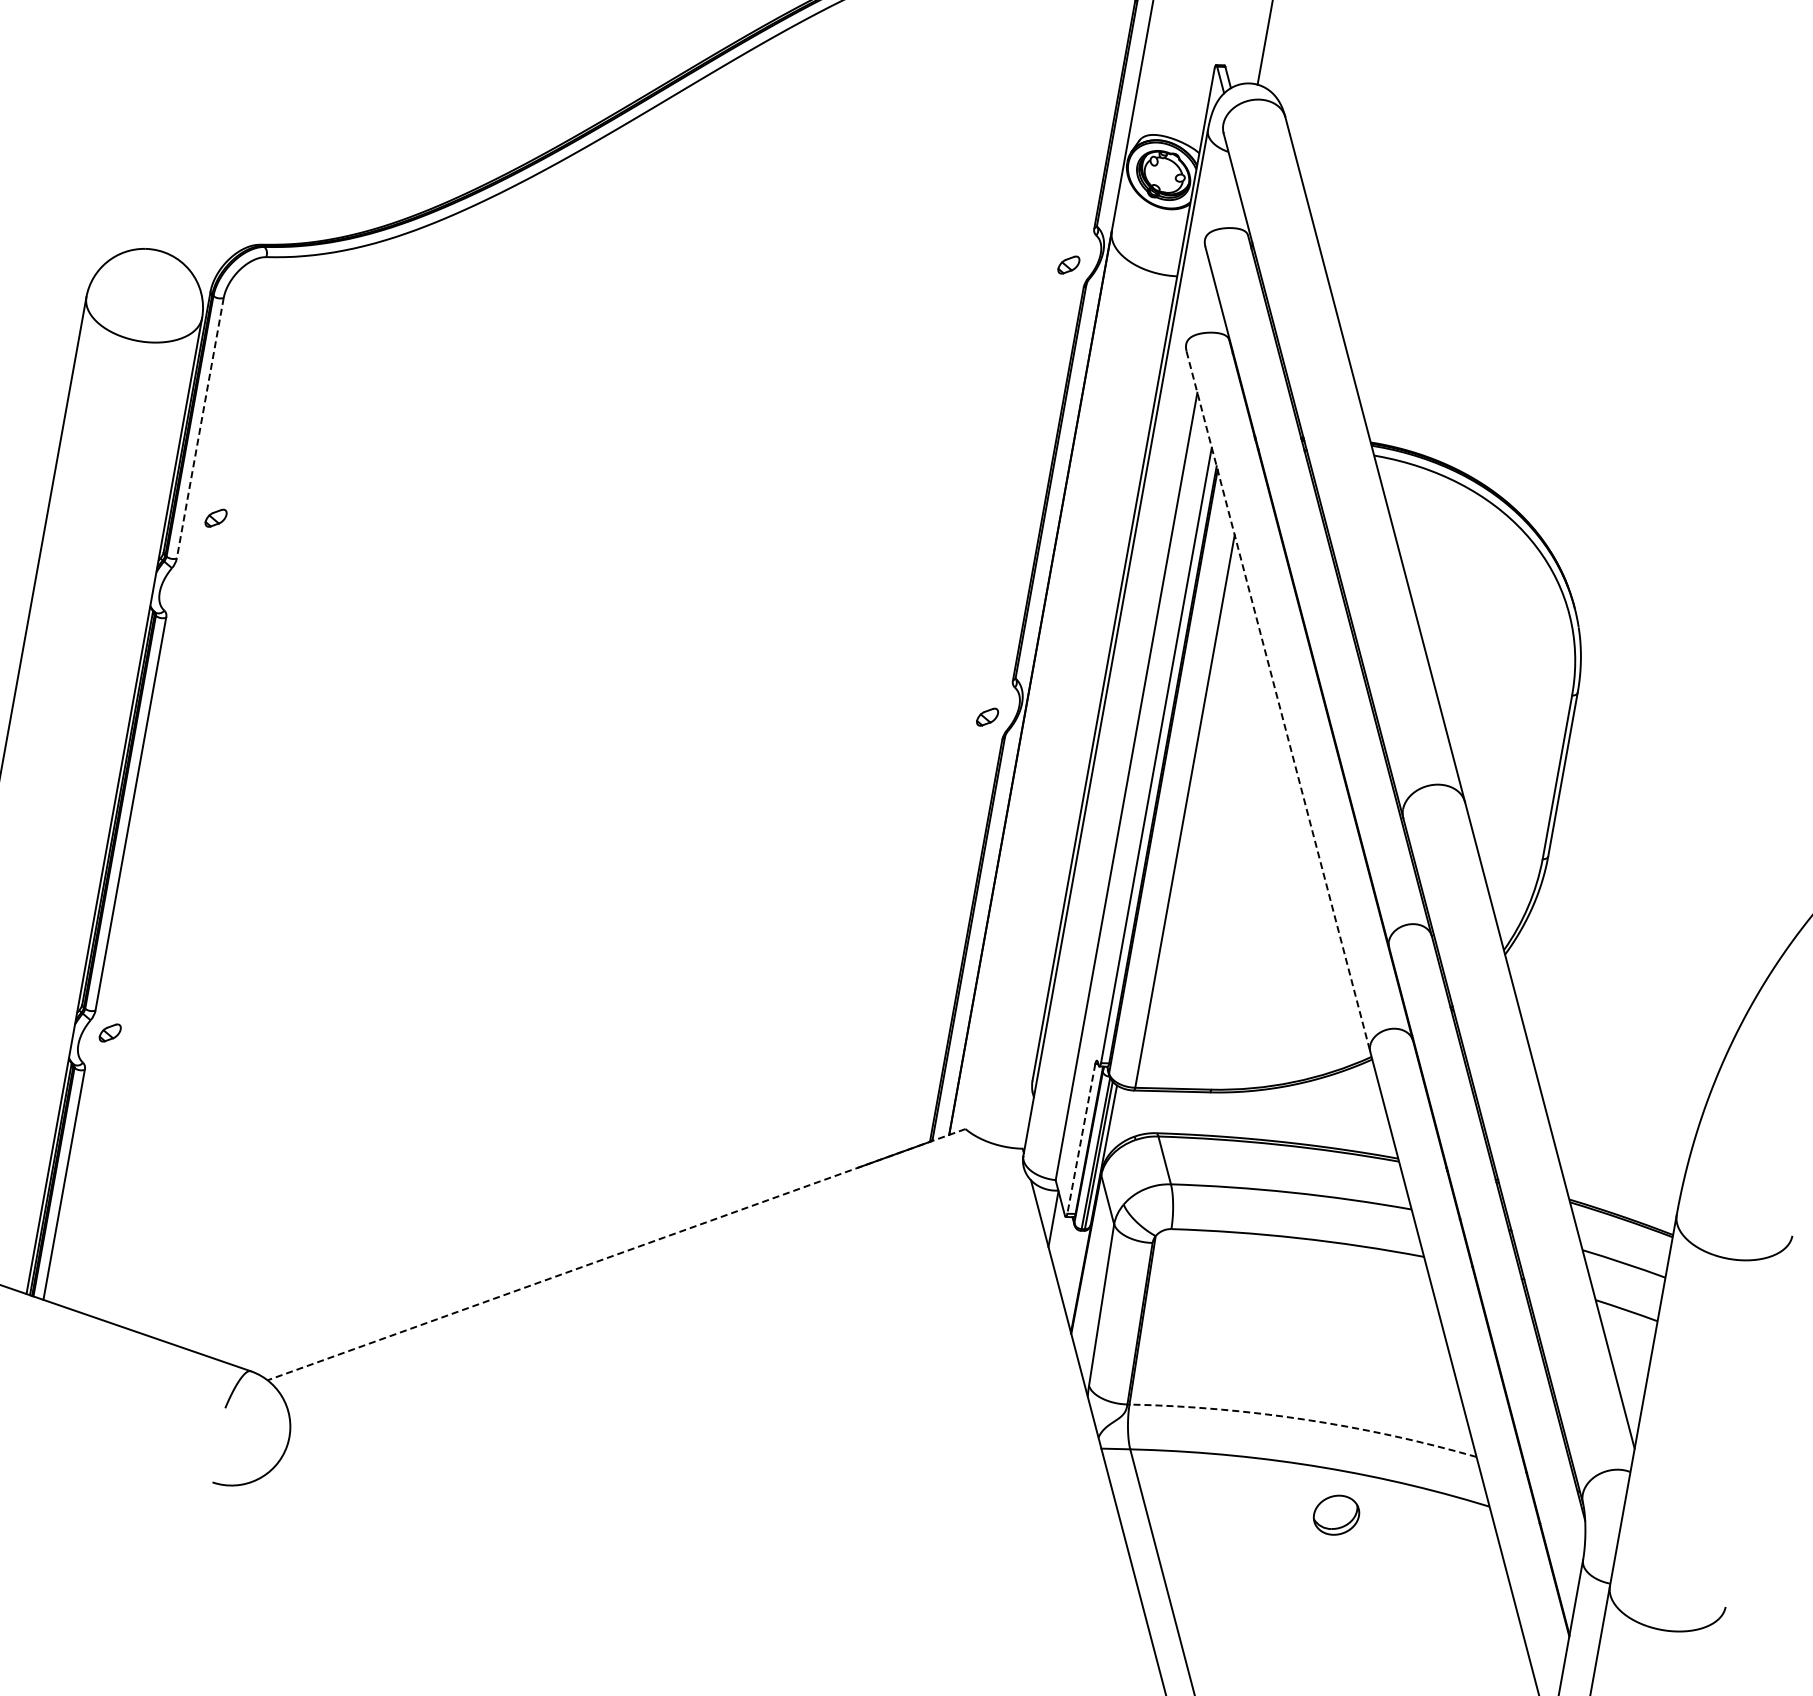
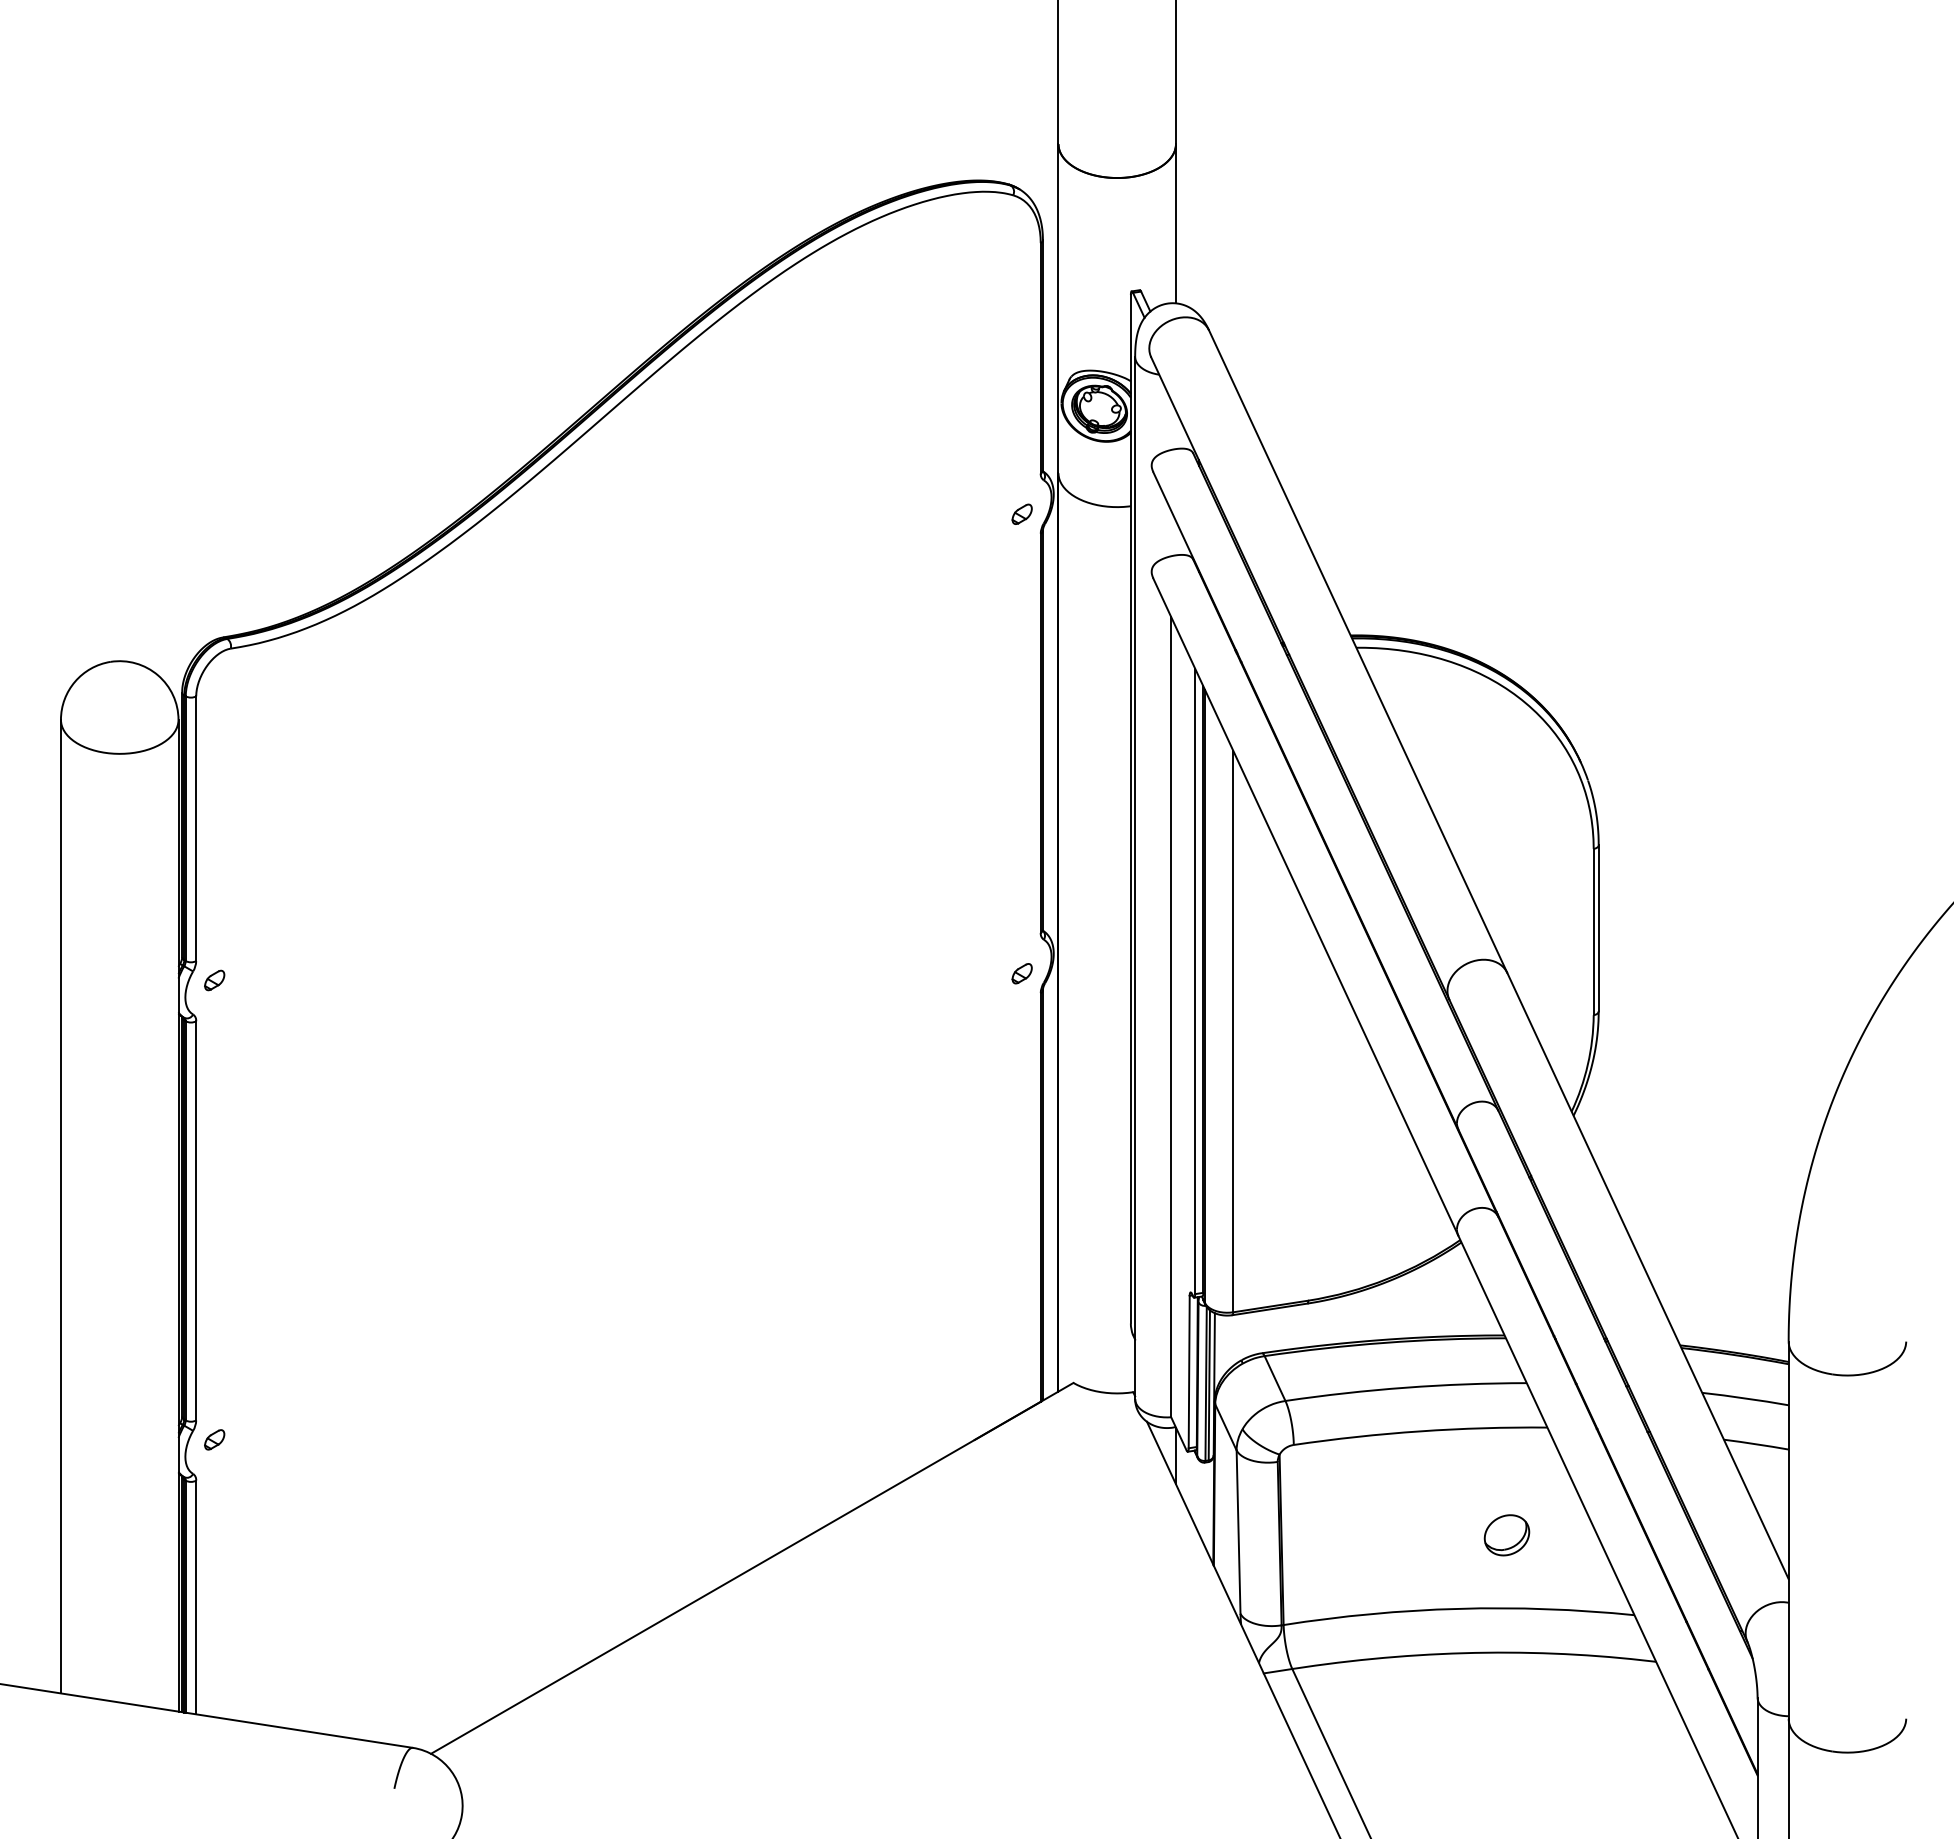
line: (200, 429) -> (196, 829), dashed -> solid
part: (215, 518) -> (214, 980), moved
line: (1279, 702) -> (1306, 907), dashed -> solid
line: (1081, 1139) -> (1189, 1372), dashed -> solid
line: (616, 1254) -> (752, 1568), dashed -> solid
arc: (1304, 1419) -> (1458, 1608), dashed -> solid
part: (1336, 1515) -> (1506, 1535), moved

